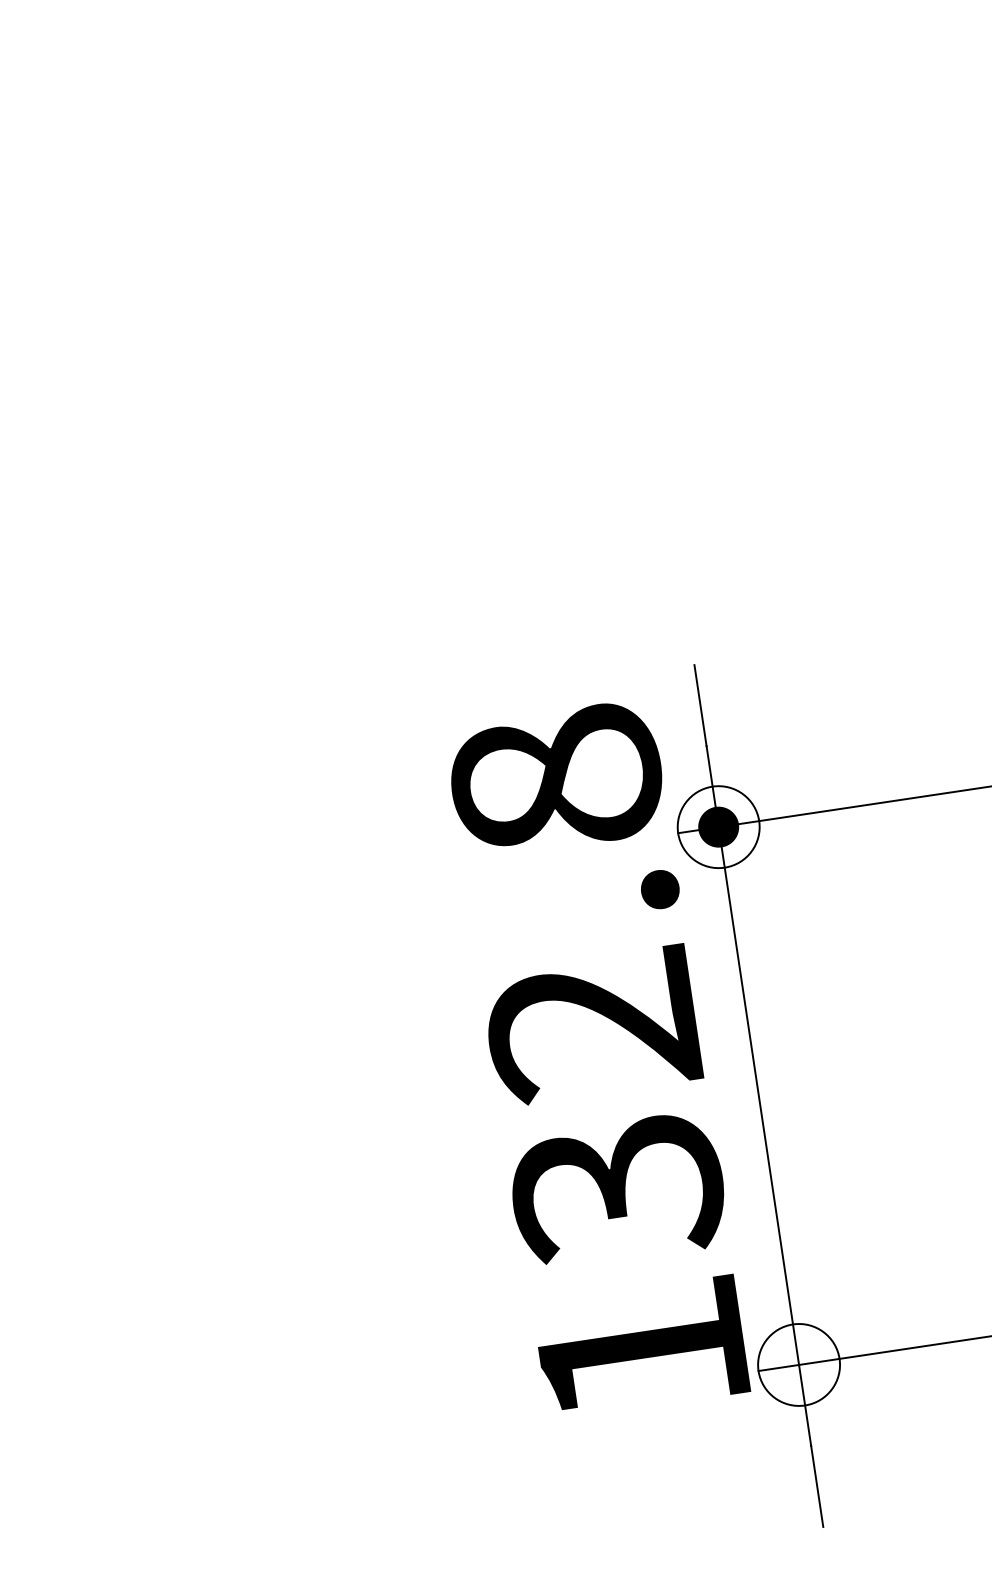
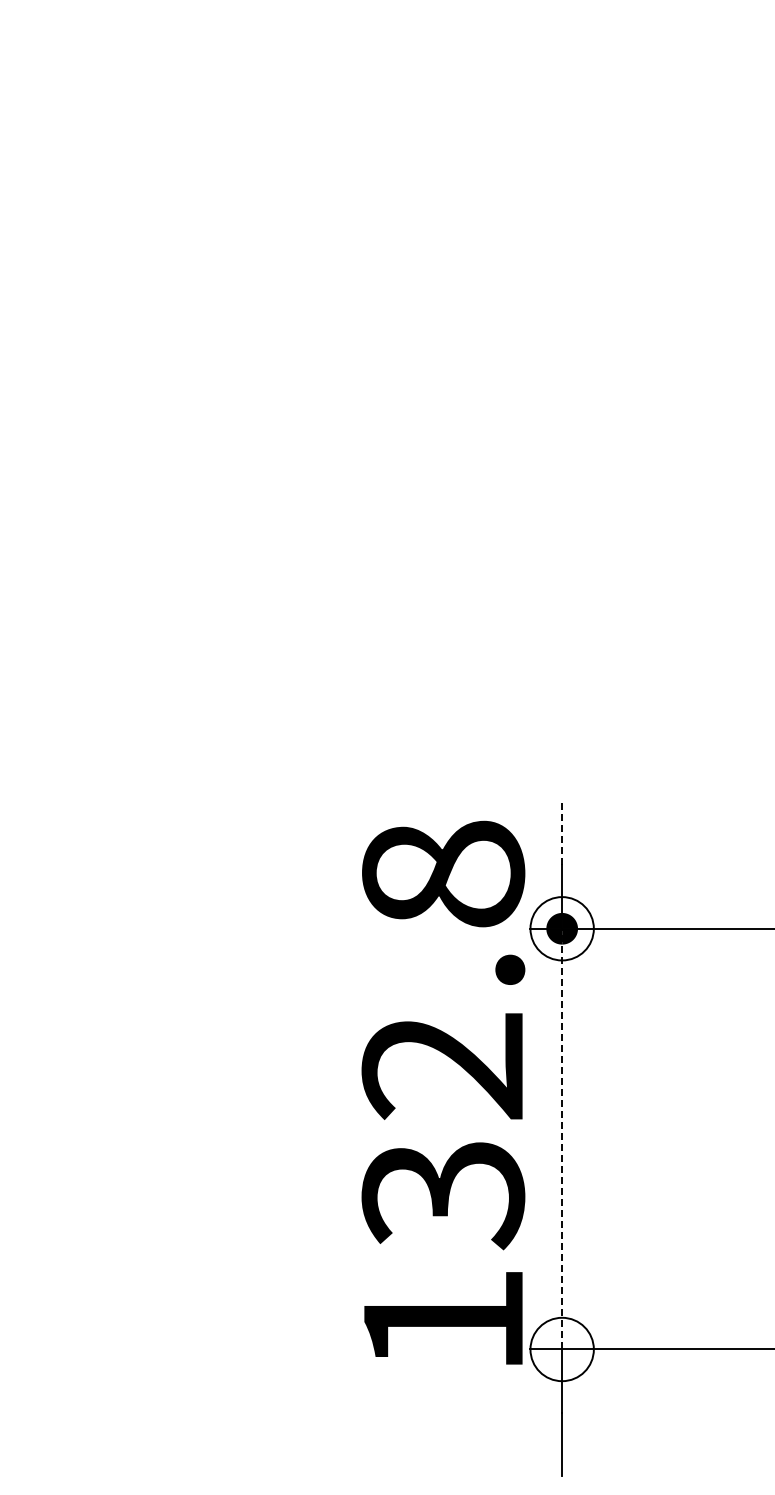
line: (700, 705) -> (562, 833), solid -> dashed
line: (759, 1095) -> (562, 1138), solid -> dashed

